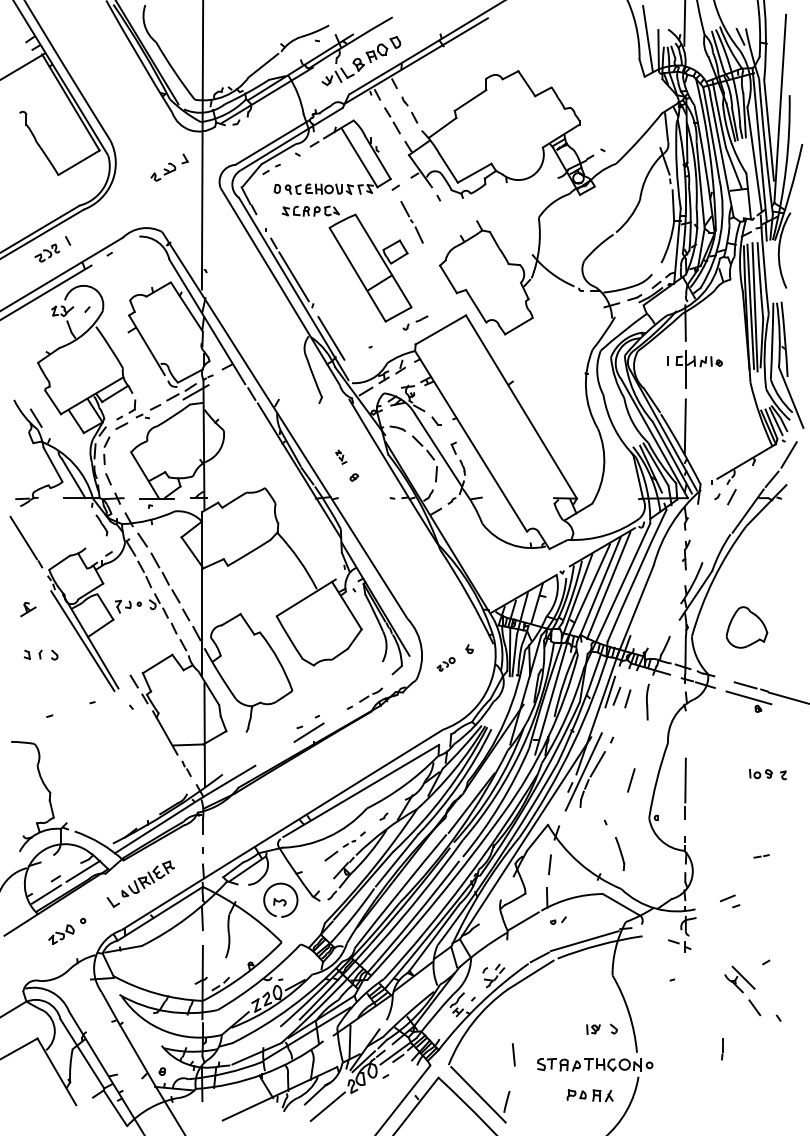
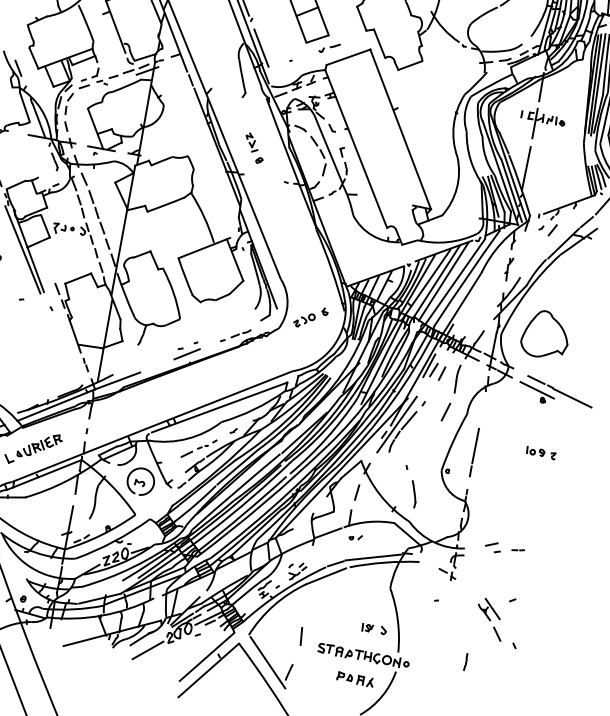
part: (341, 457) -> (252, 143), size x1.67
part: (746, 627) -> (545, 334), size x1.43
part: (446, 664) -> (304, 320), size x1.43
line: (631, 780) -> (446, 412), moved
line: (761, 856) -> (518, 550), moved

